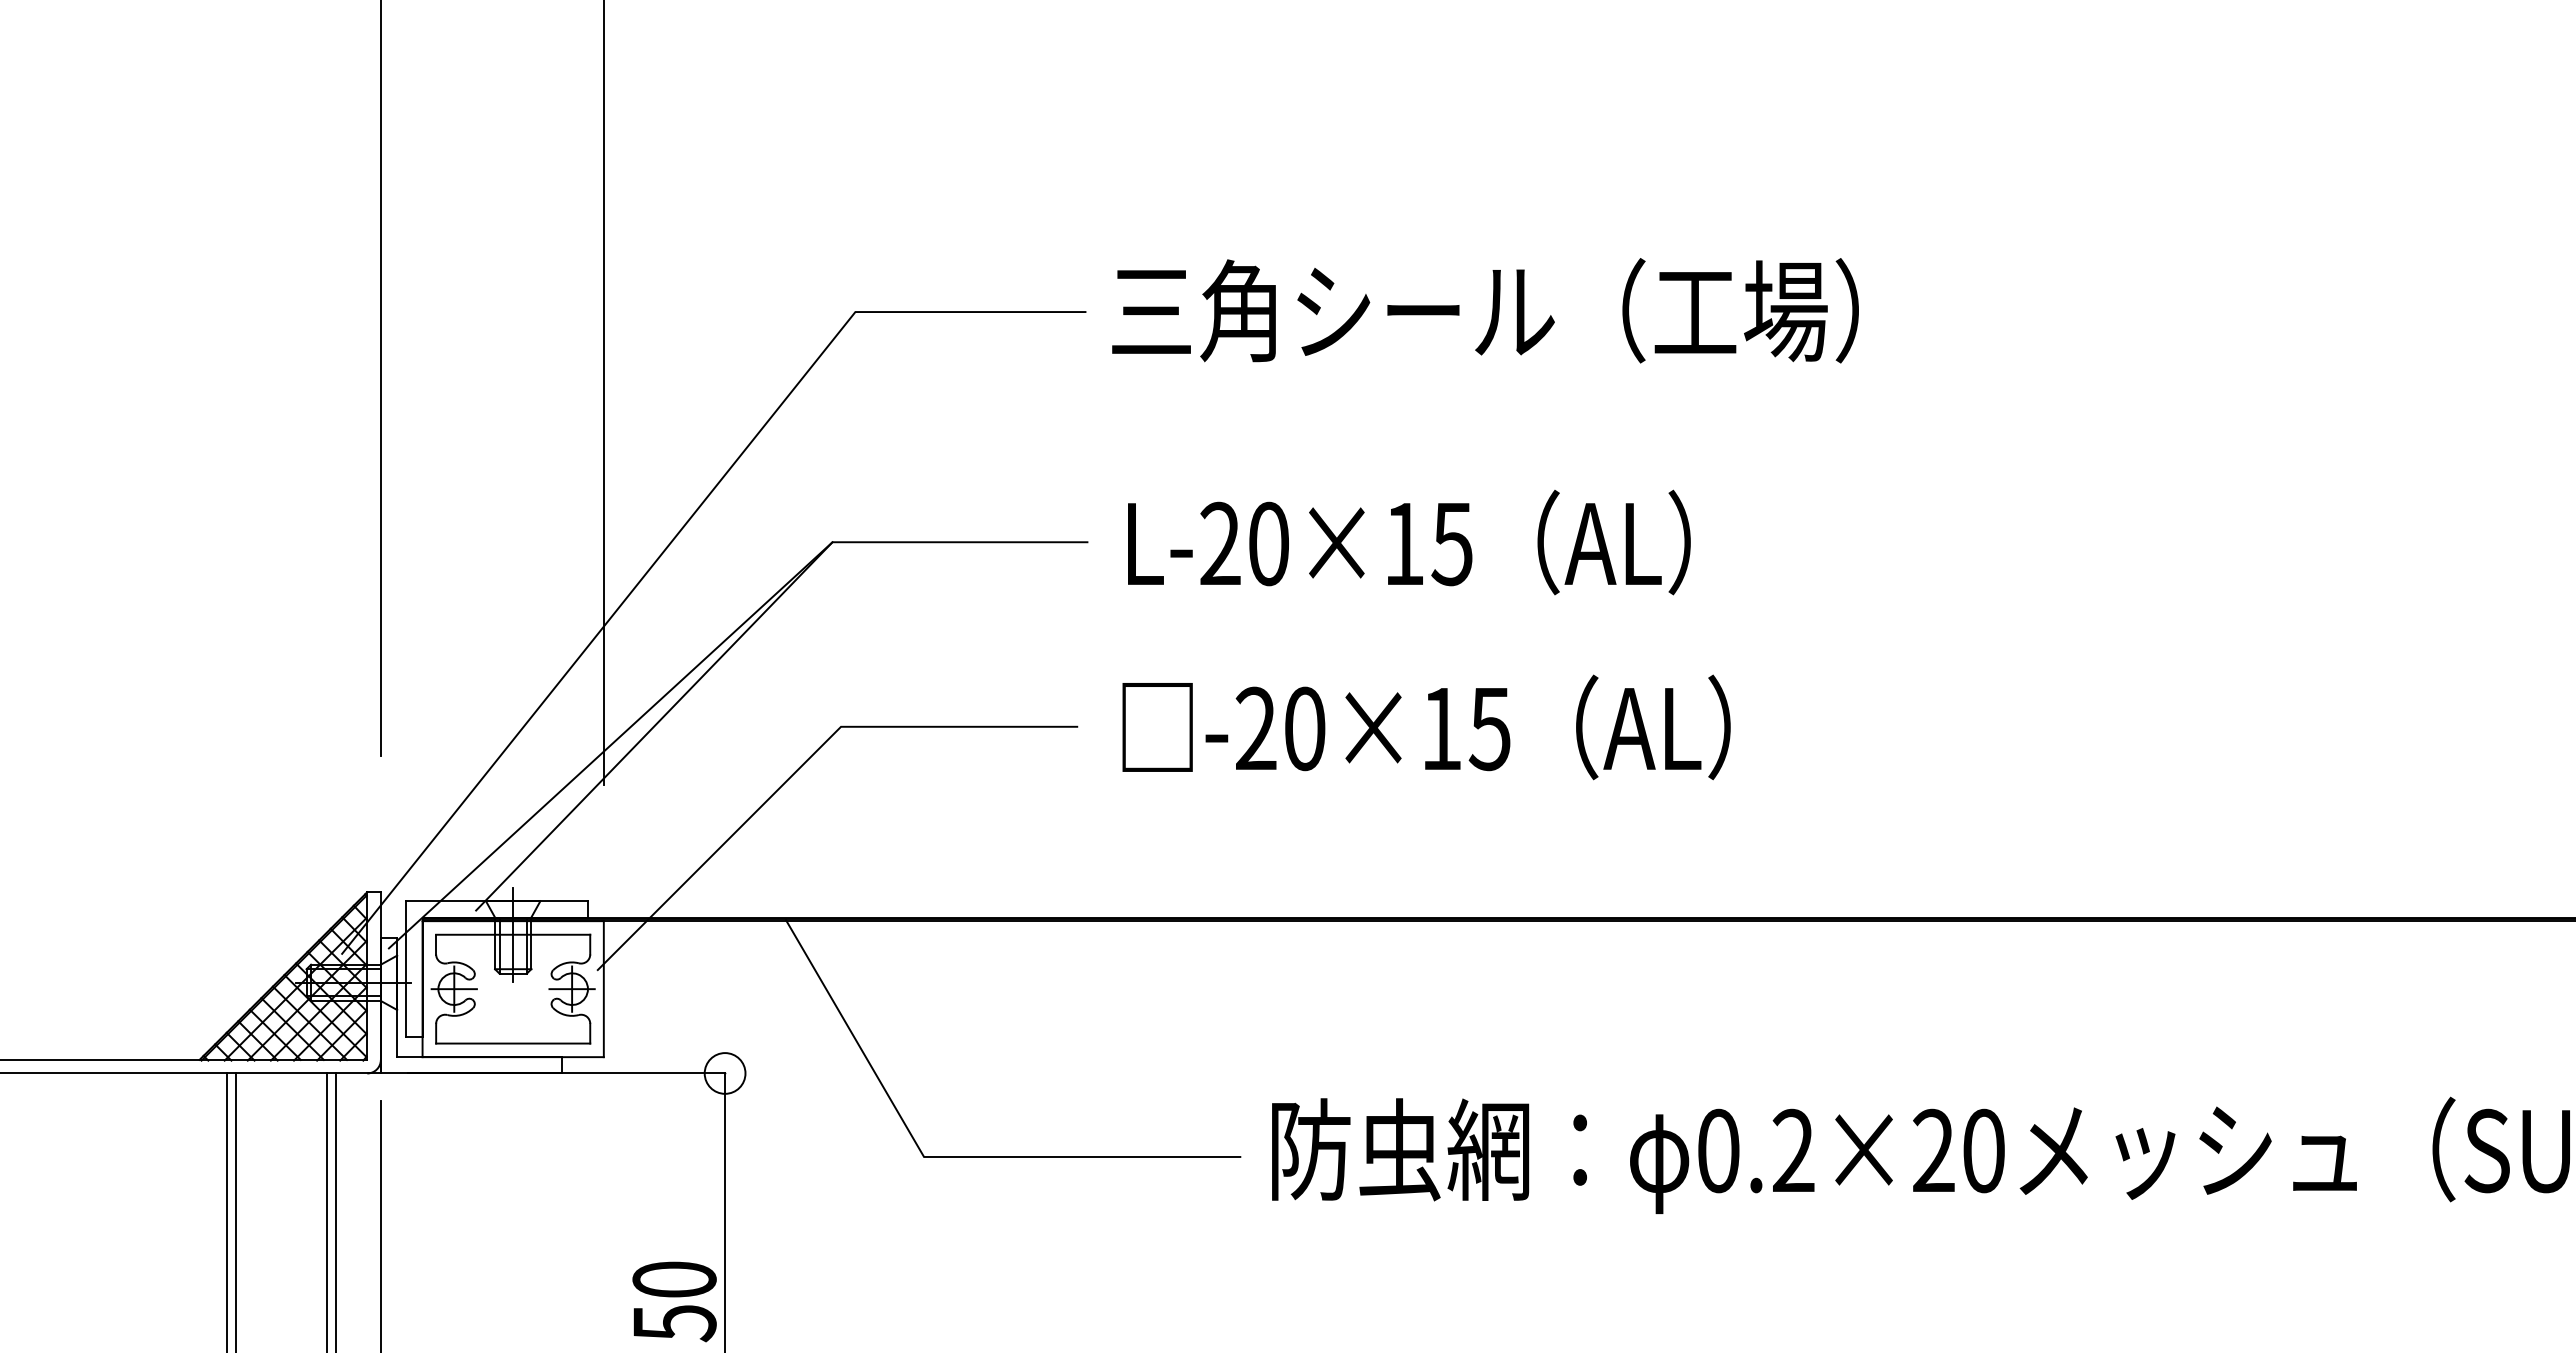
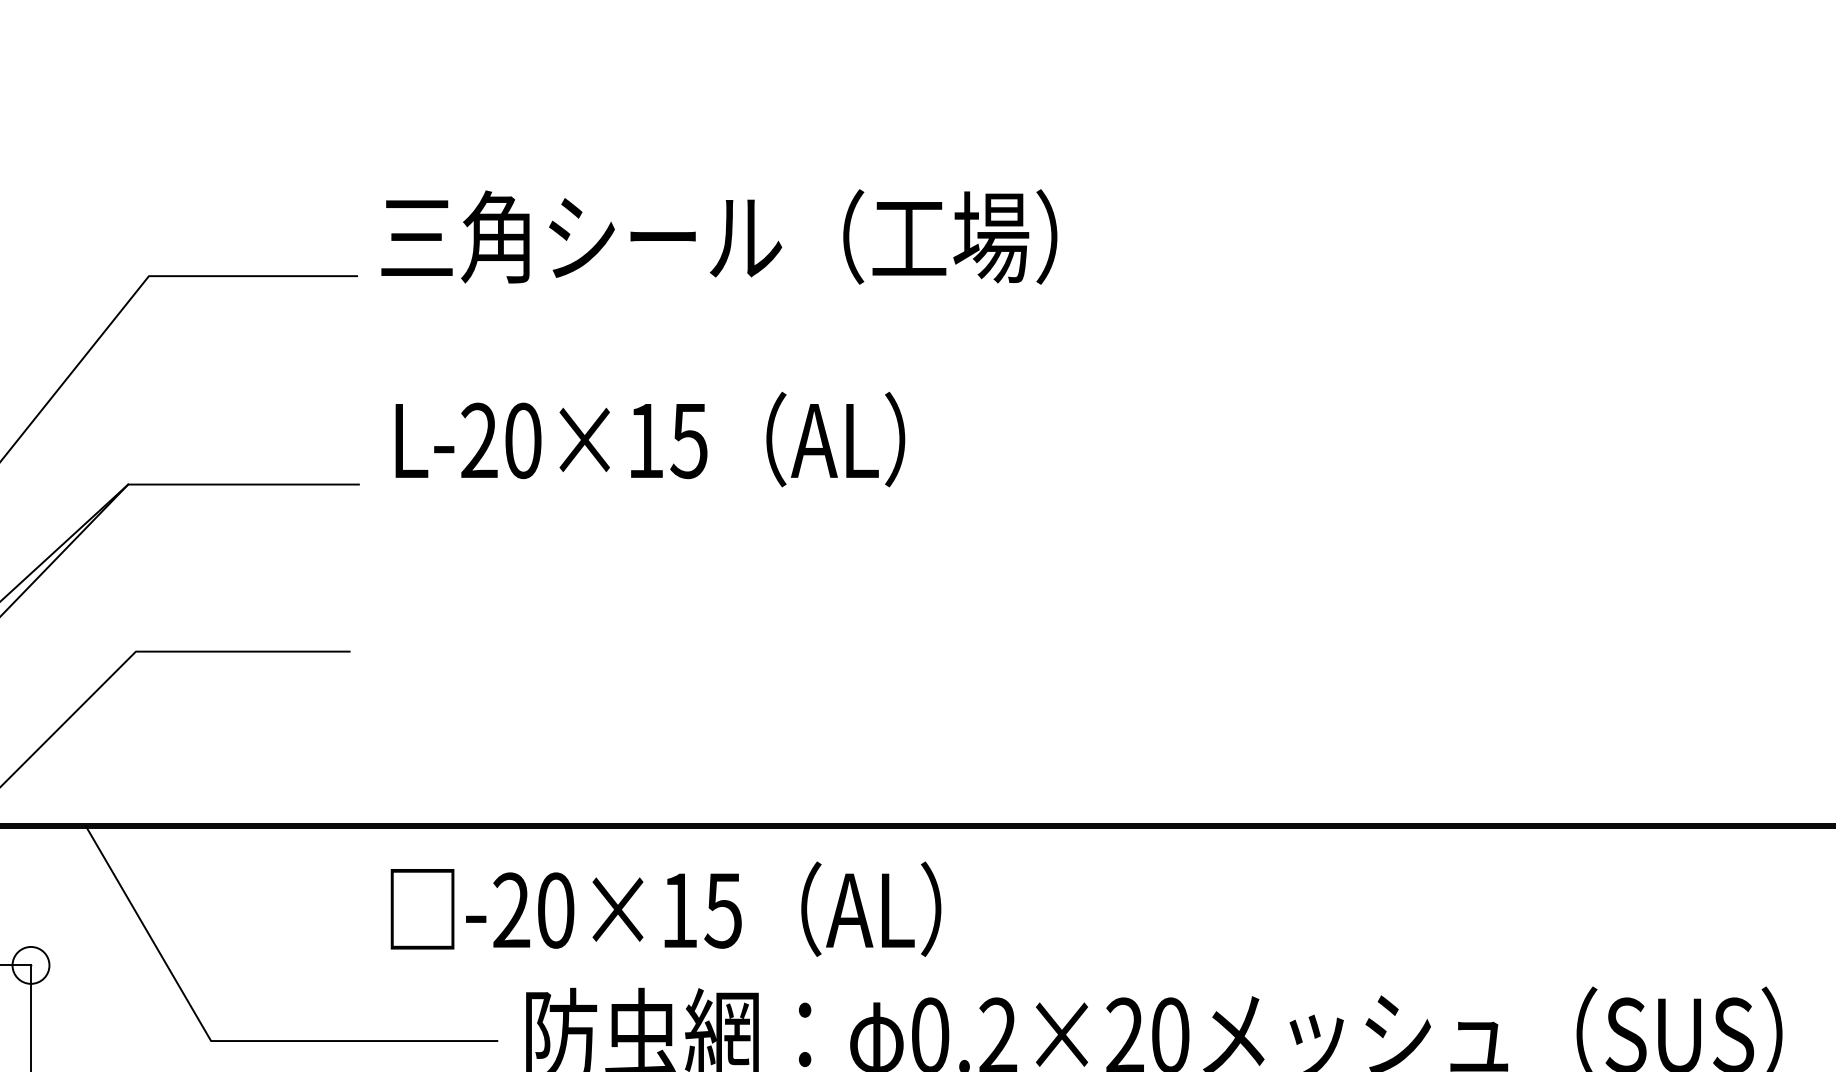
text: (1485, 310) -> (719, 236), moved
text: (1409, 542) -> (650, 439), moved
text: (1426, 727) -> (665, 909), moved

